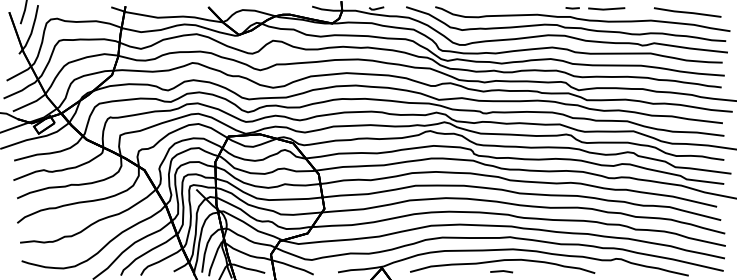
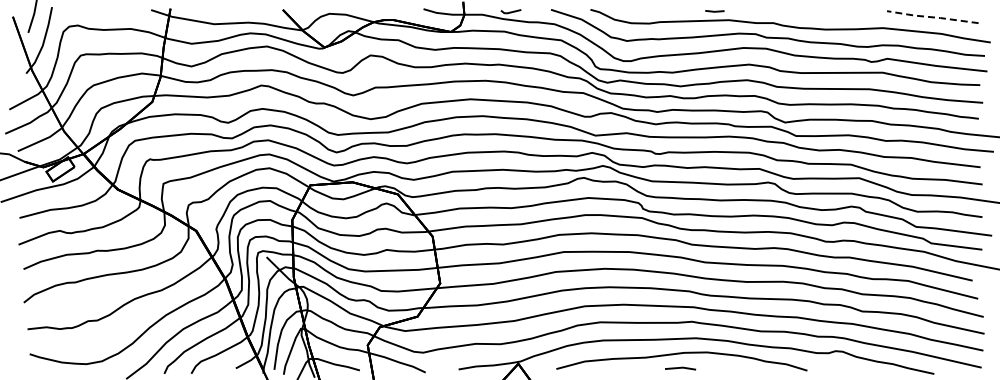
line: (572, 8) -> (714, 11), moved
line: (606, 9) -> (822, 12), removed
line: (687, 12) -> (932, 17), solid -> dashed

